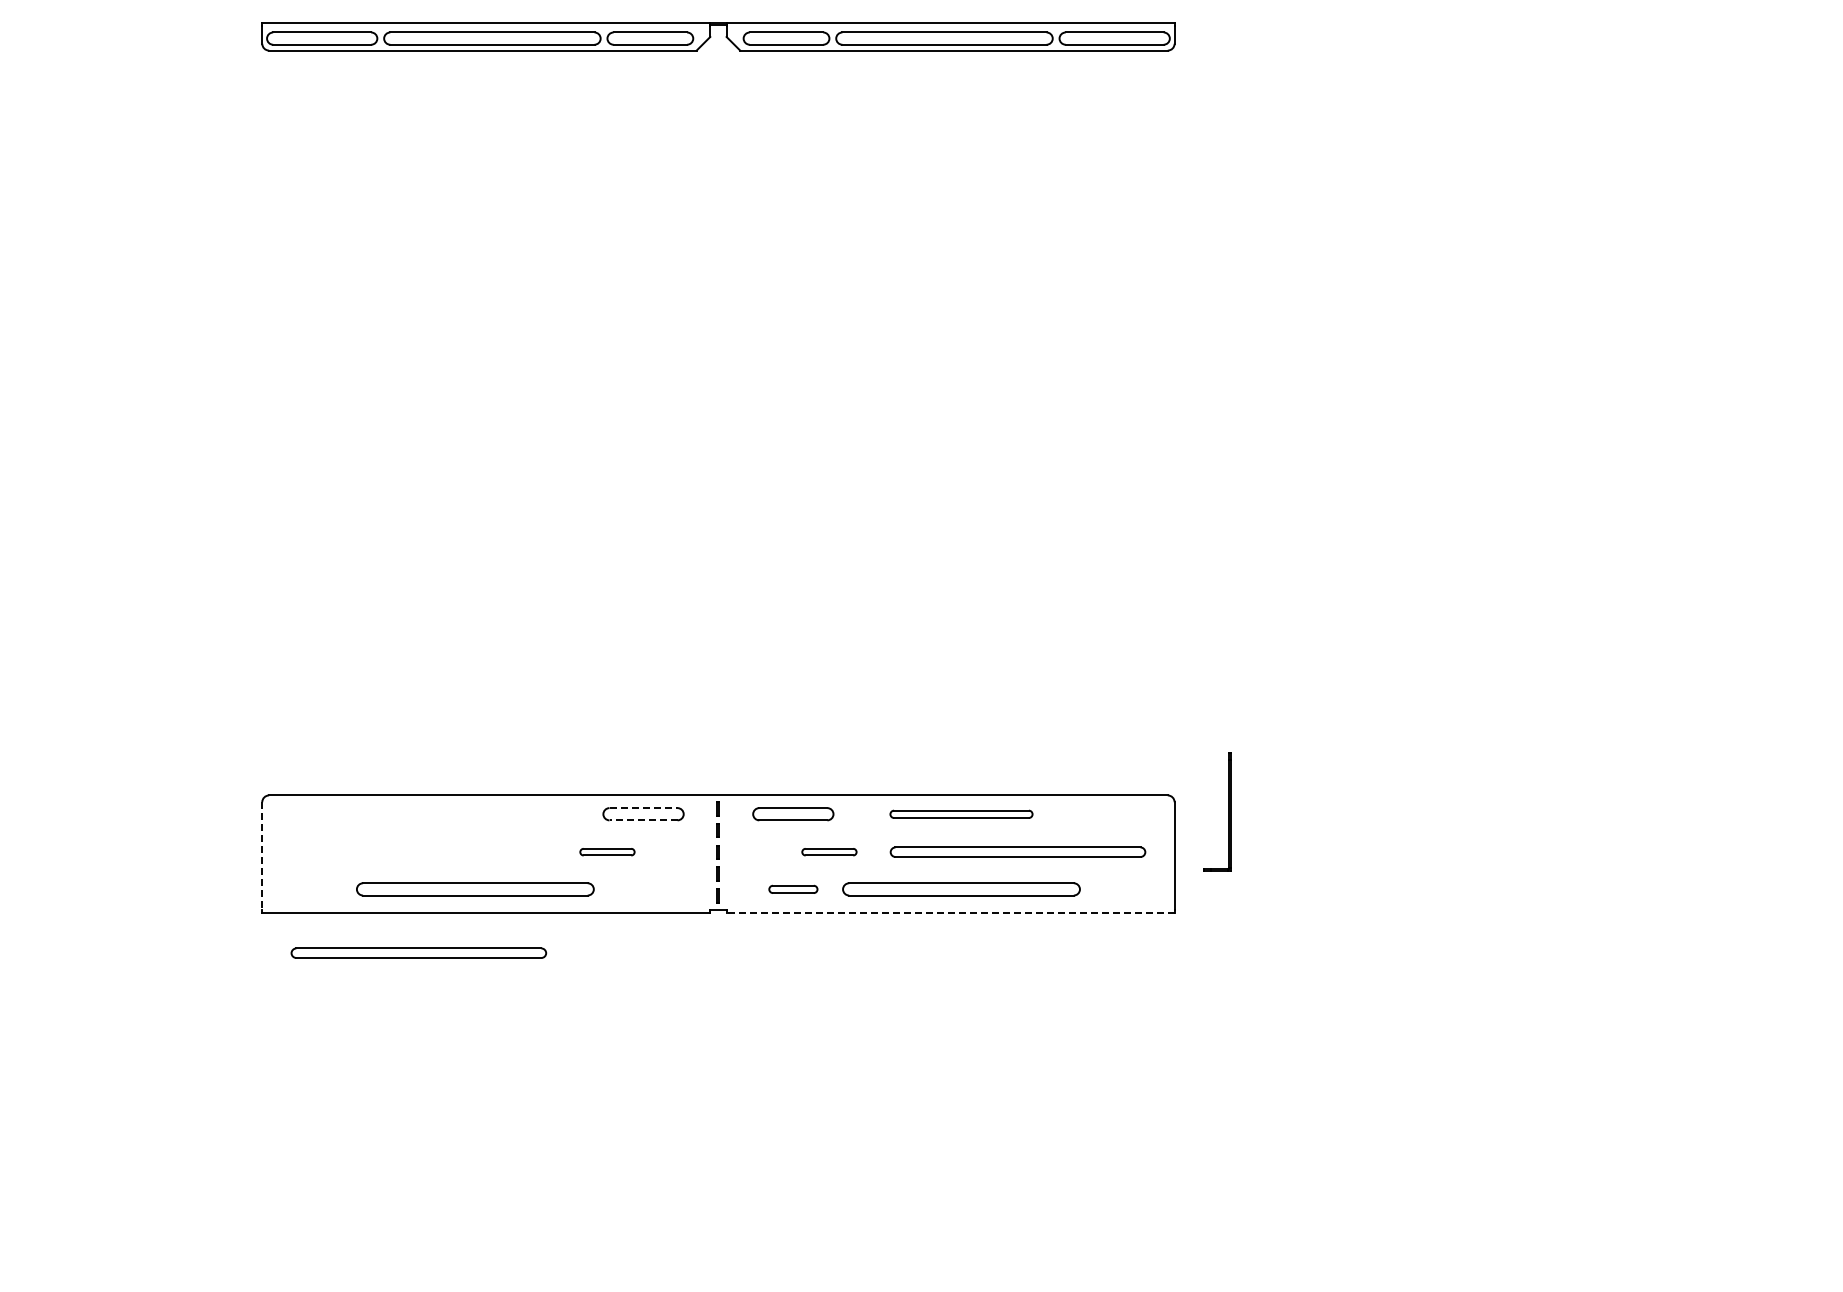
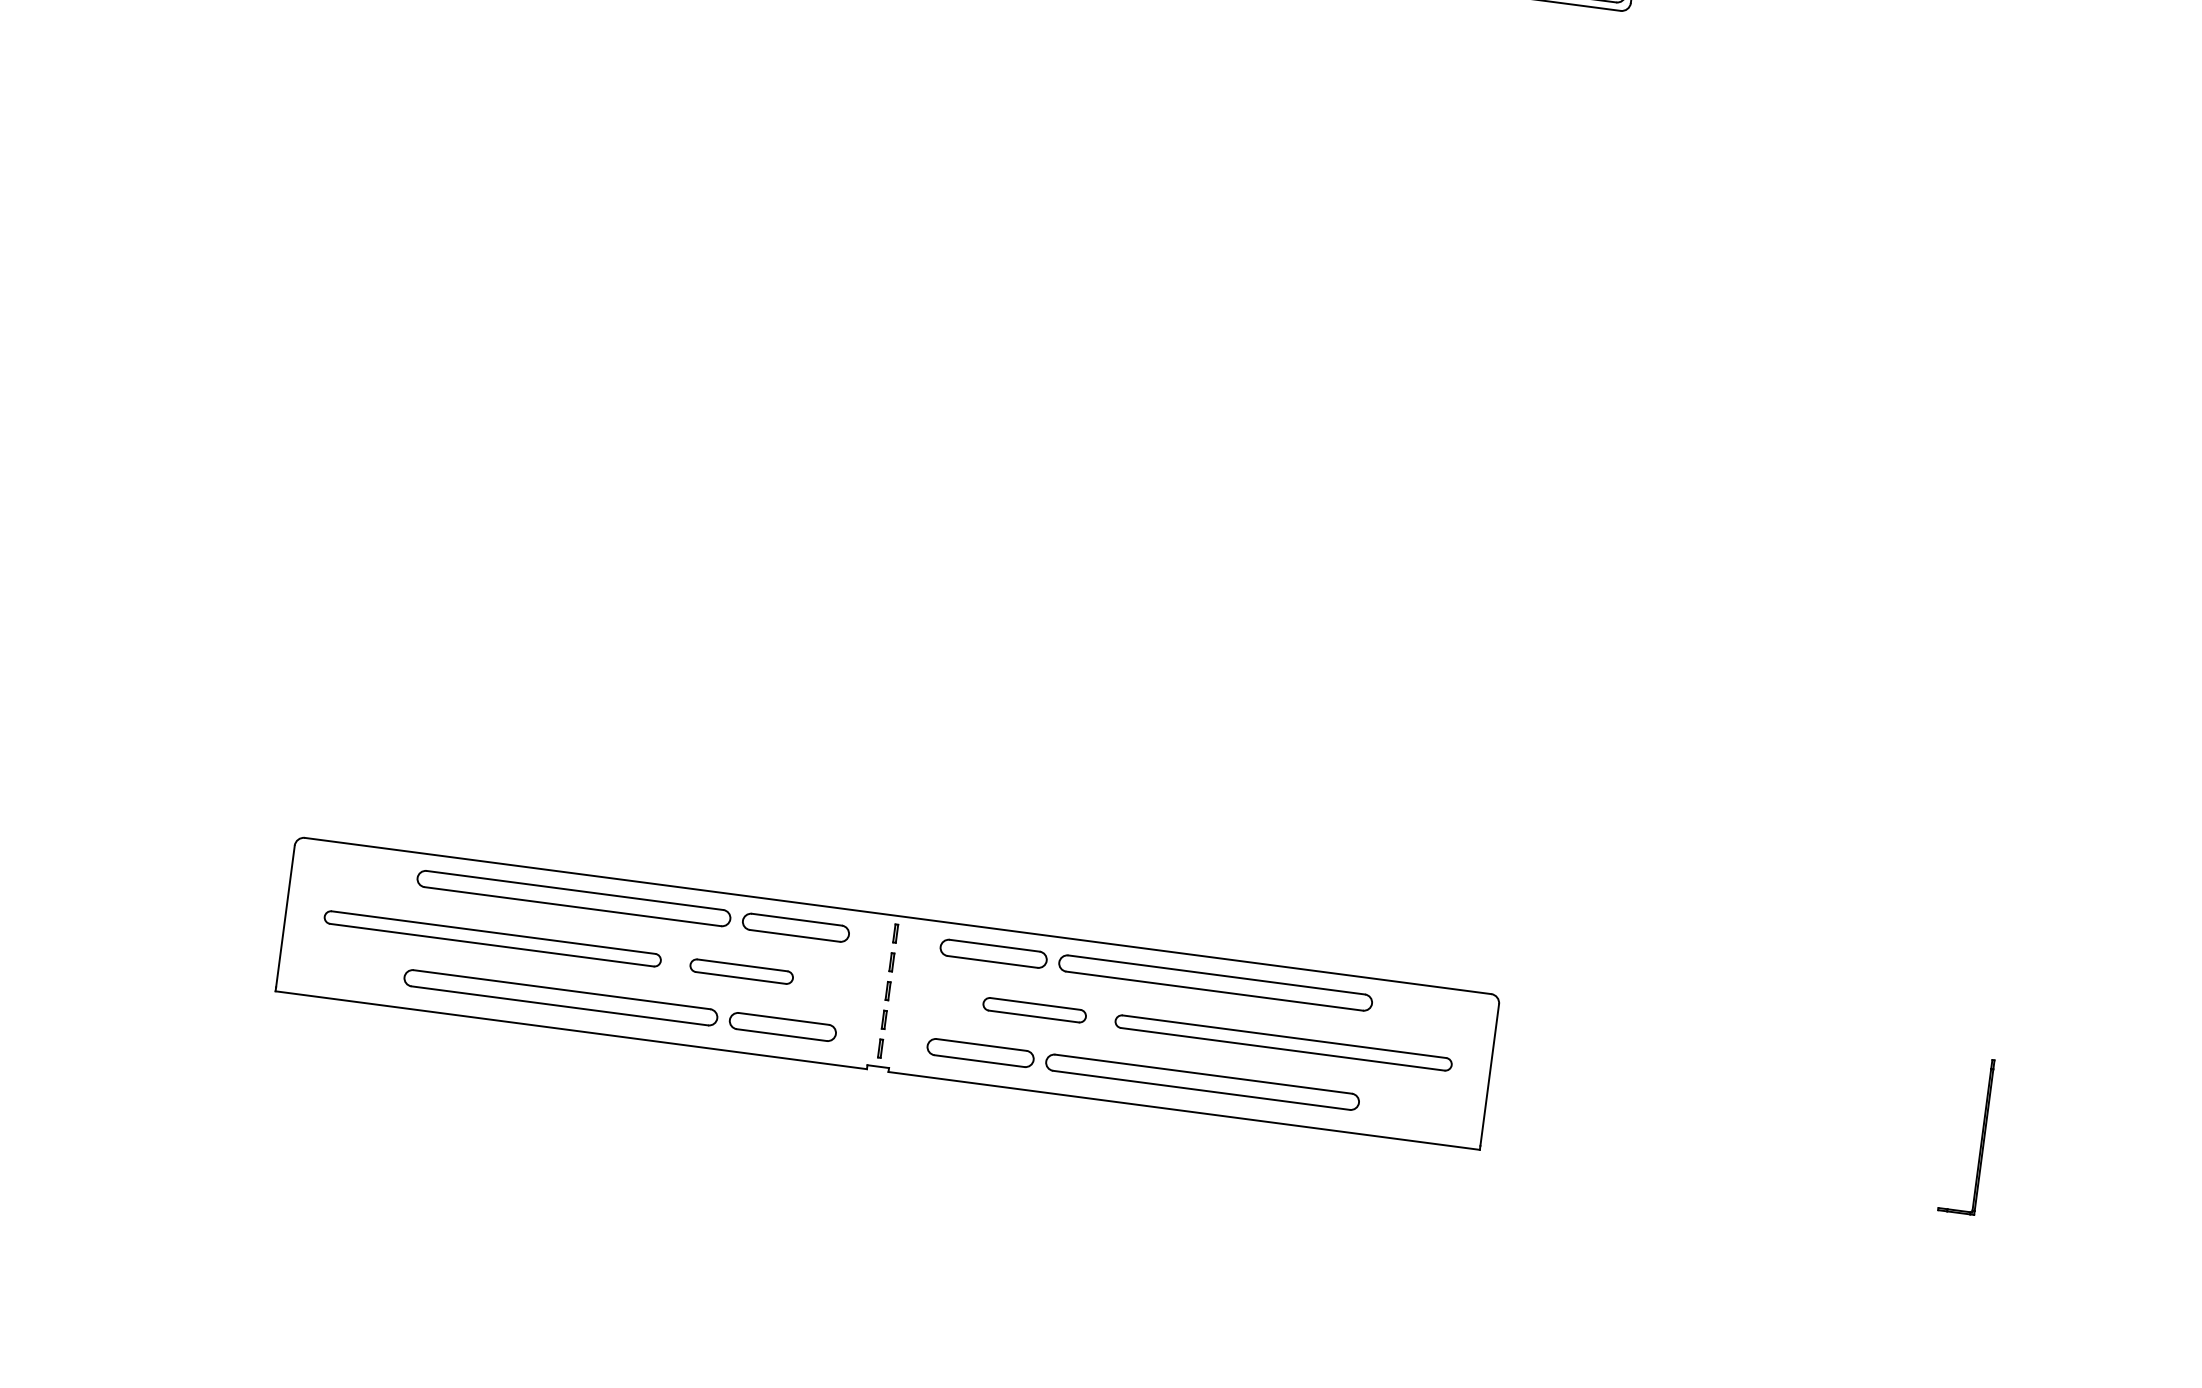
line: (644, 808) -> (798, 920), dashed -> solid
part: (1228, 811) -> (1981, 1136), moved
part: (475, 814) -> (574, 898), added
part: (961, 814) -> (1215, 983), size x1.67
line: (643, 820) -> (794, 936), dashed -> solid
part: (607, 851) -> (741, 970), size x1.43
part: (829, 851) -> (1034, 1009), size x1.43
line: (262, 855) -> (285, 916), dashed -> solid
part: (643, 889) -> (782, 1027), added
part: (793, 889) -> (980, 1053), size x1.67
line: (950, 912) -> (1184, 1110), dashed -> solid
part: (418, 952) -> (492, 937), moved

